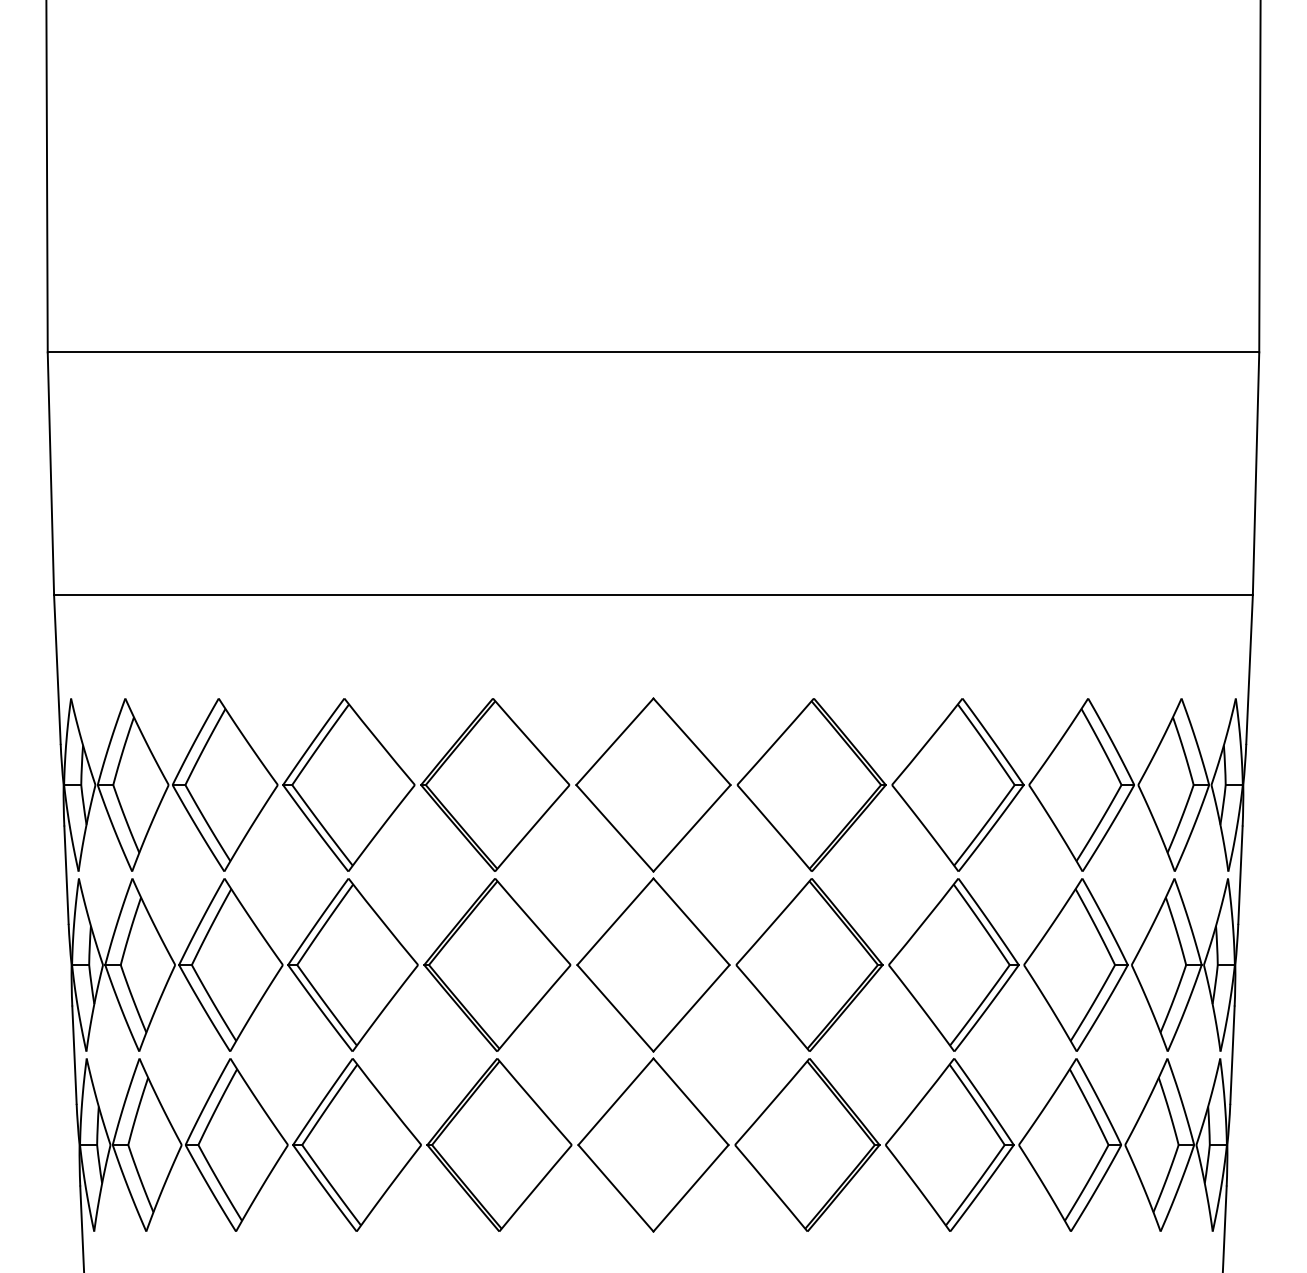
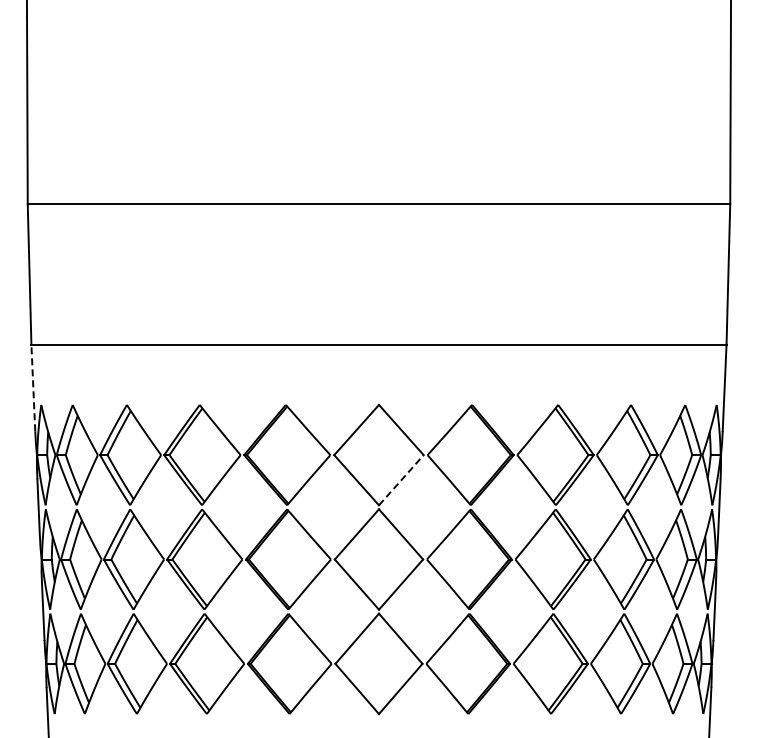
line: (57, 668) -> (33, 387), solid -> dashed
line: (692, 828) -> (401, 480), solid -> dashed

